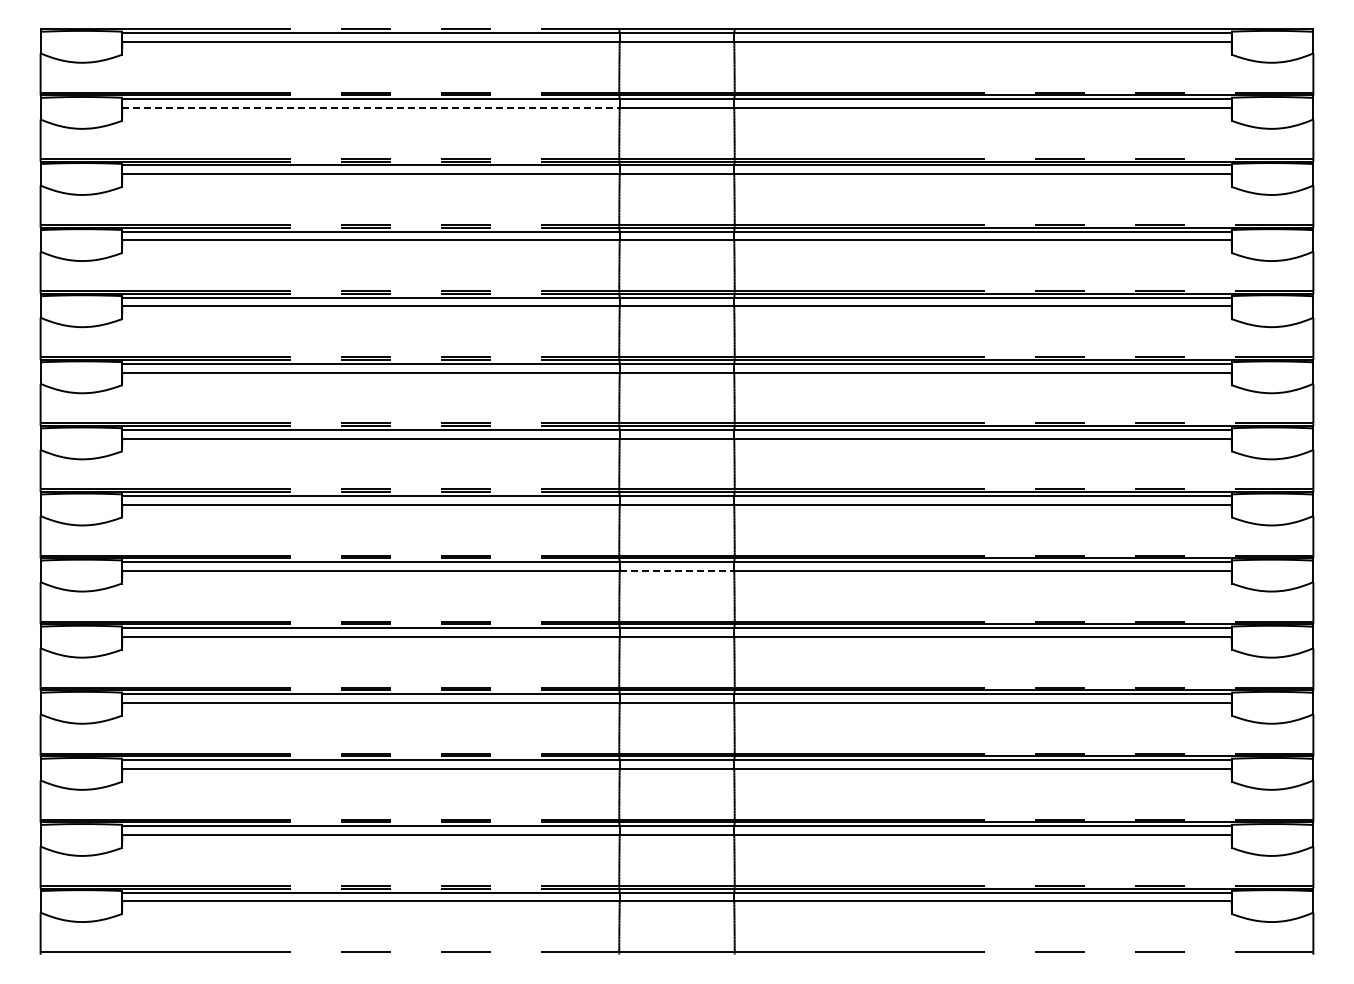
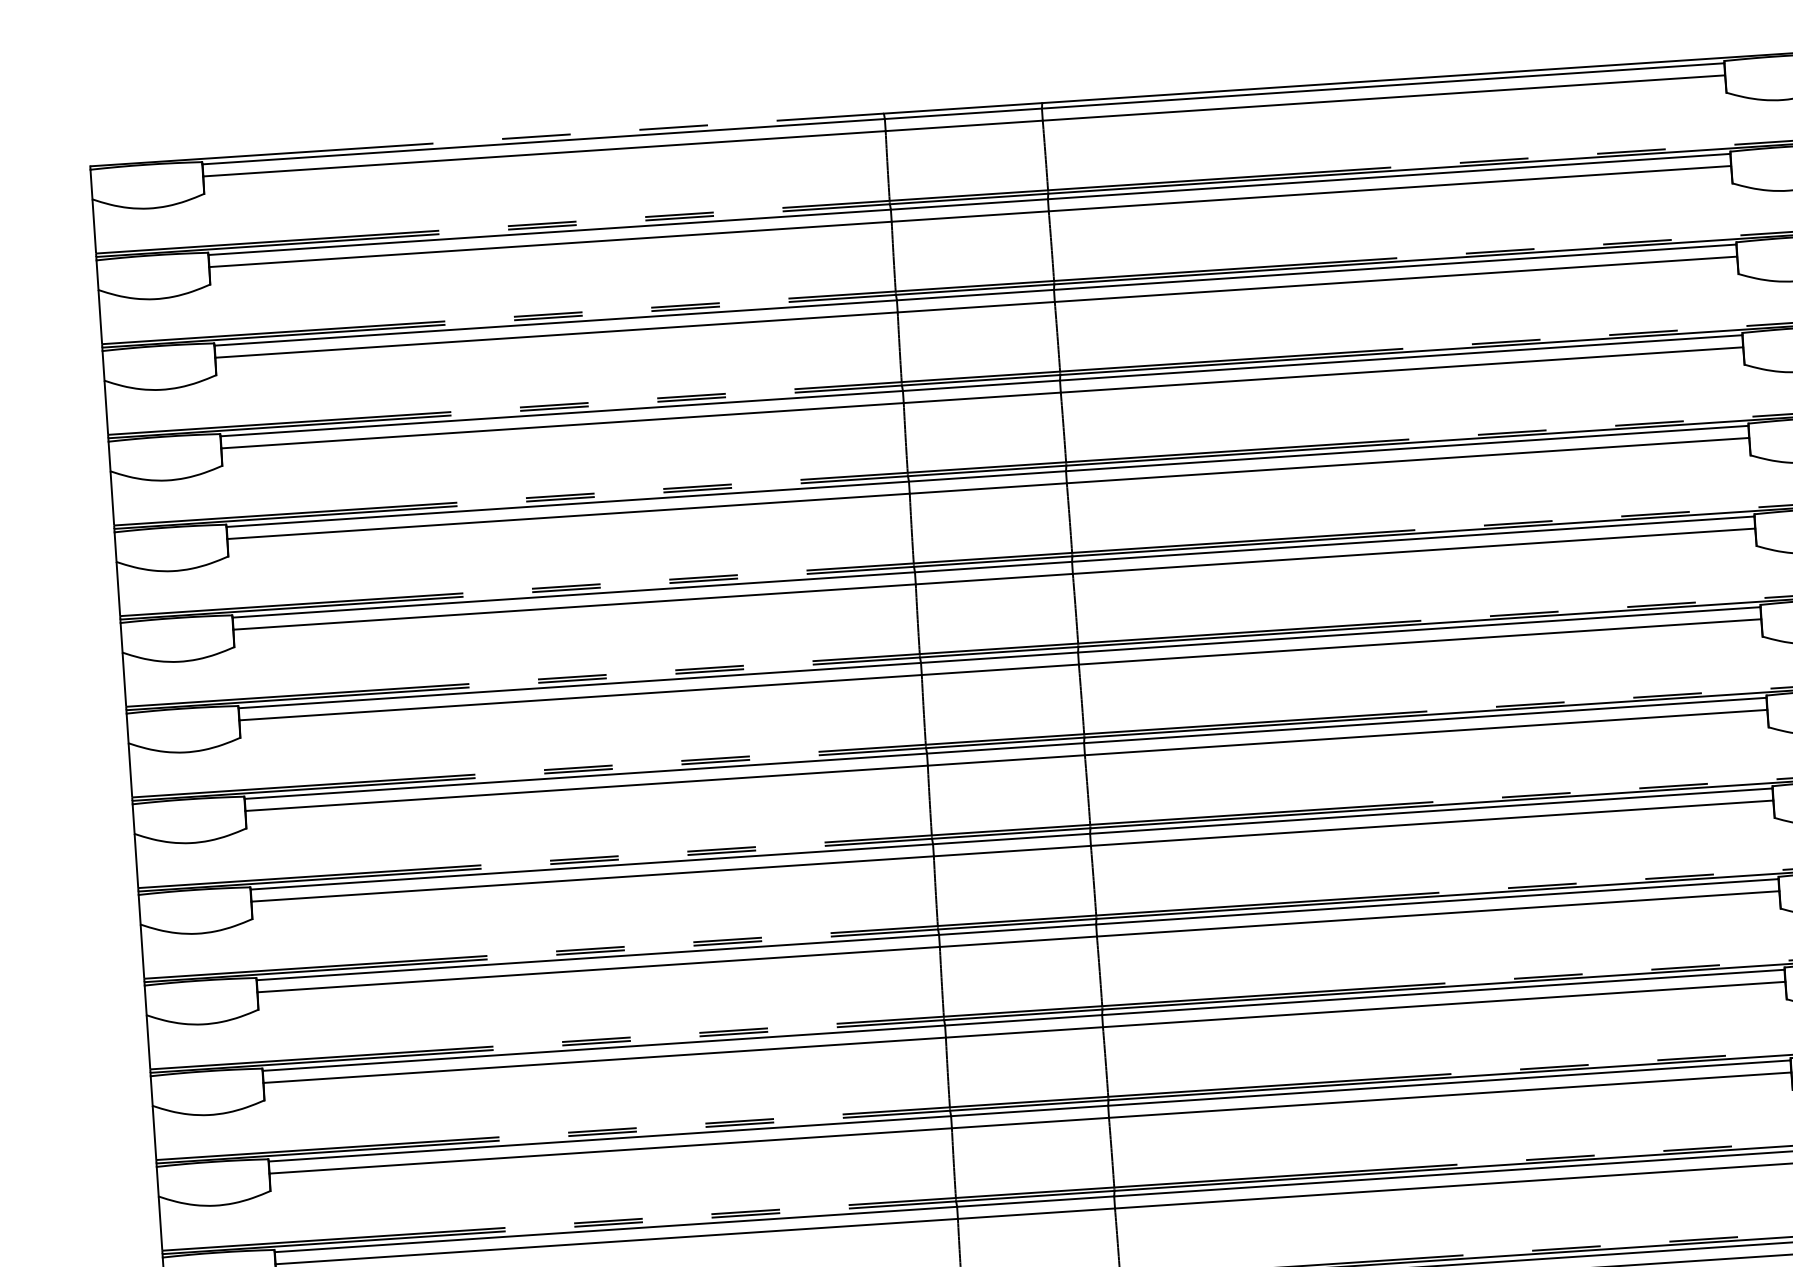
line: (370, 108) -> (549, 244), dashed -> solid
line: (677, 570) -> (1013, 850), dashed -> solid

